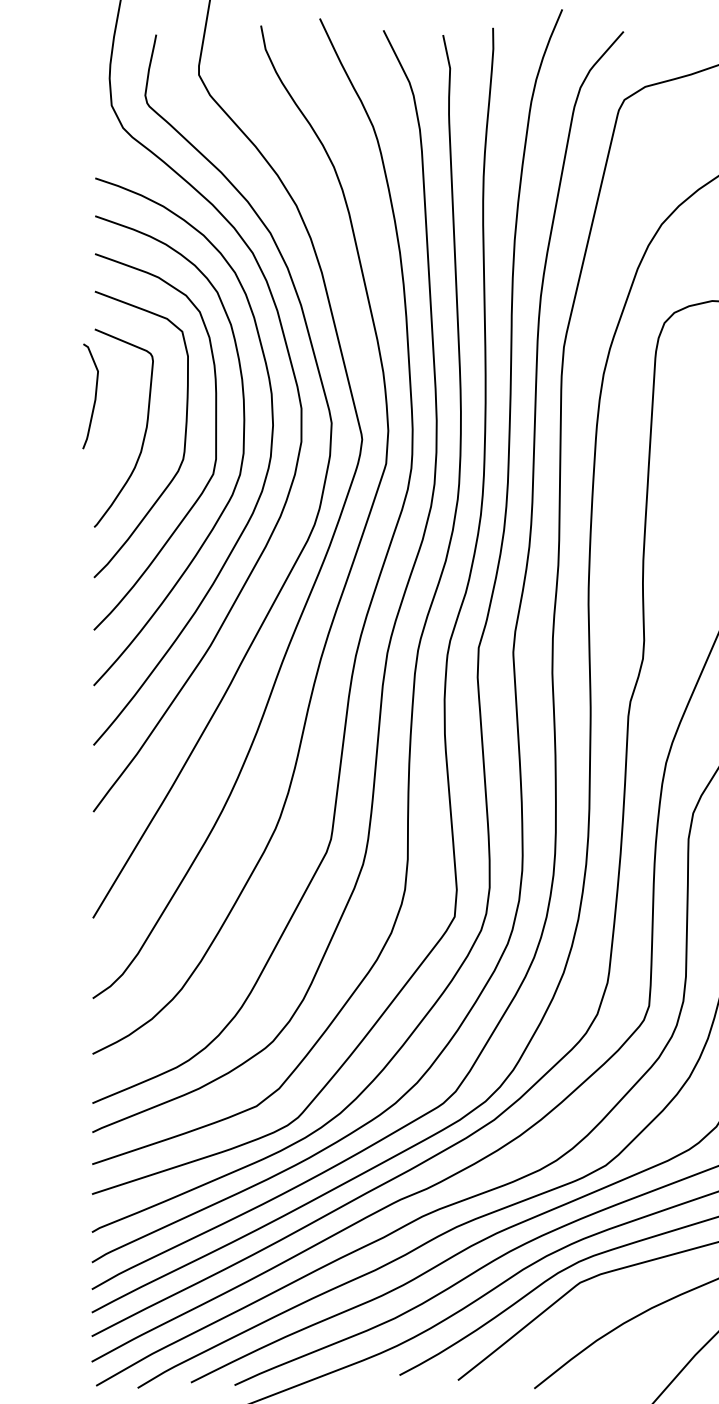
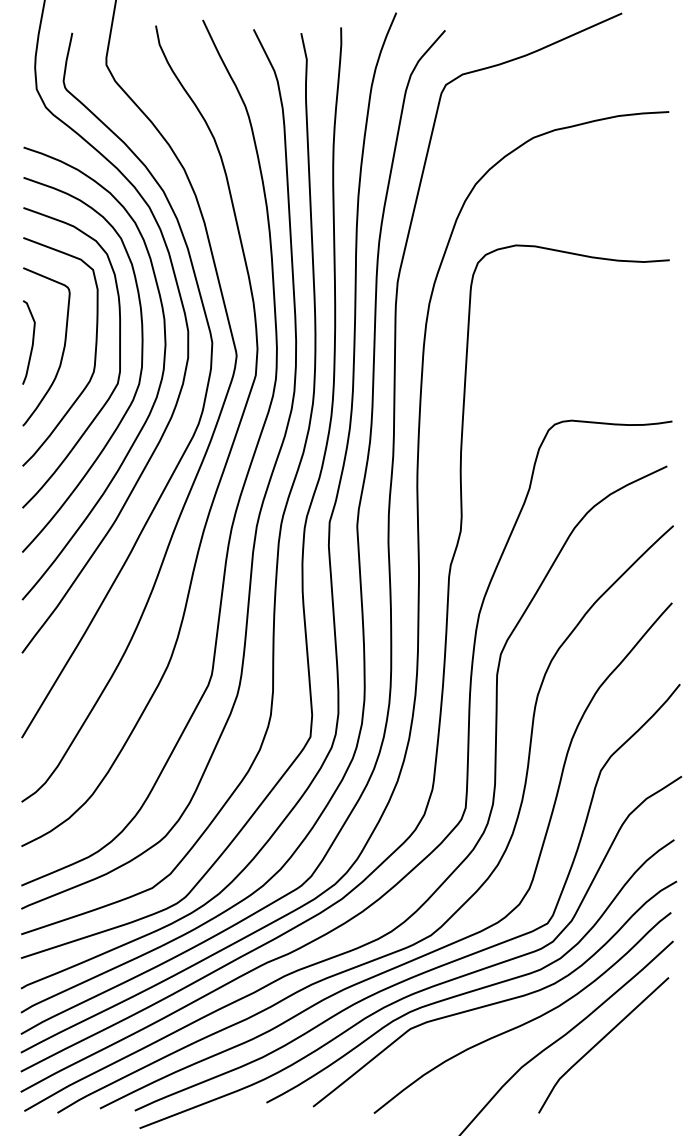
curve: (95, 396) -> (32, 342), moved

